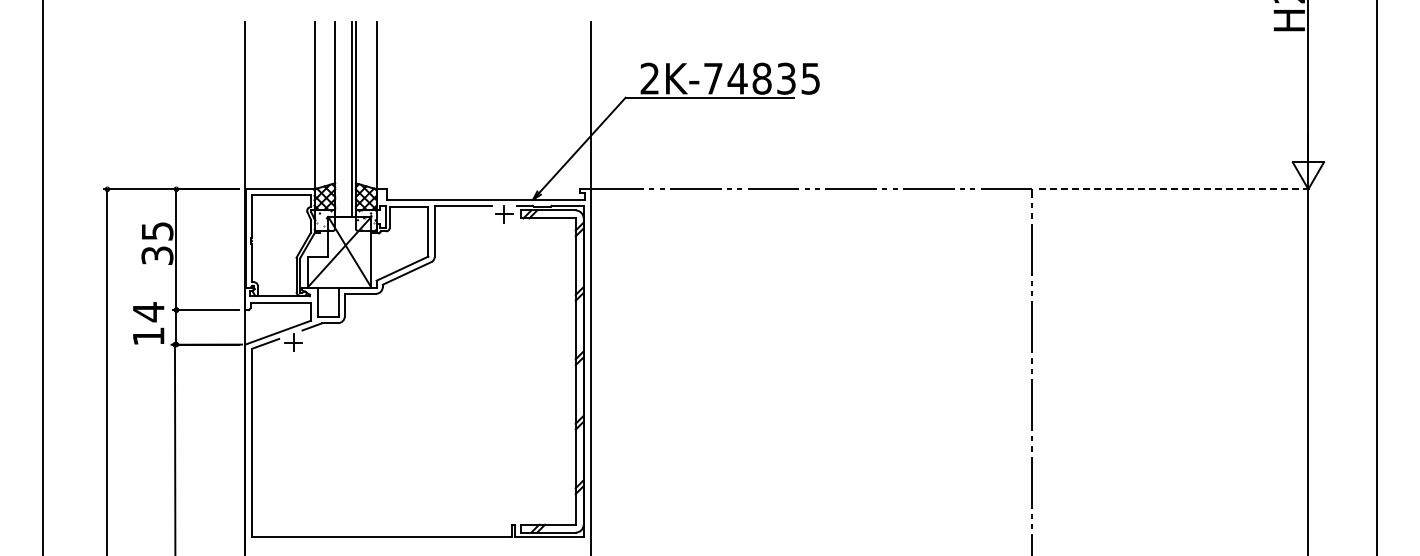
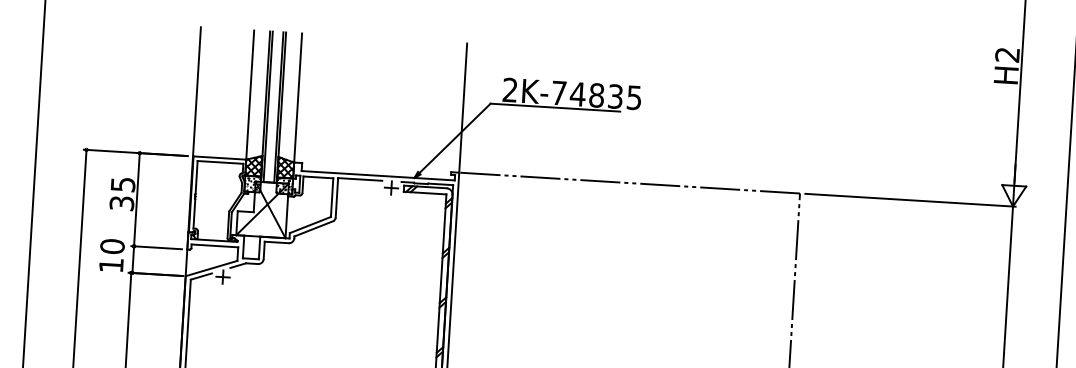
line: (338, 118) -> (268, 106), added
line: (1176, 189) -> (911, 200), dashed -> solid
text: (148, 312) -> (112, 246), 14 -> 10

